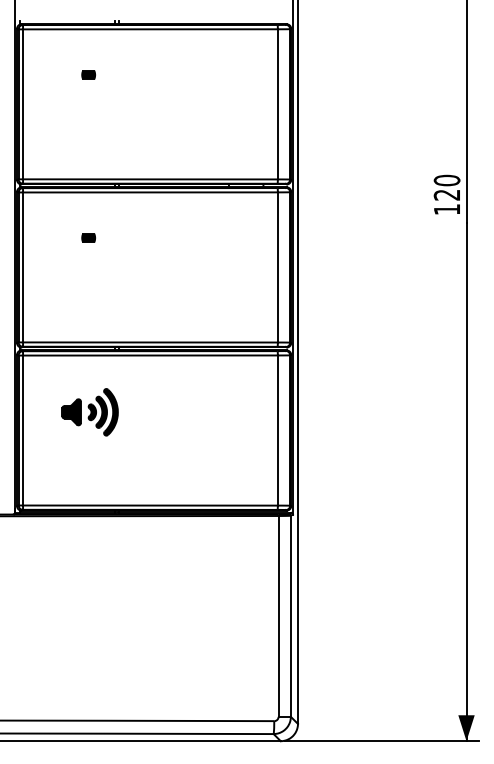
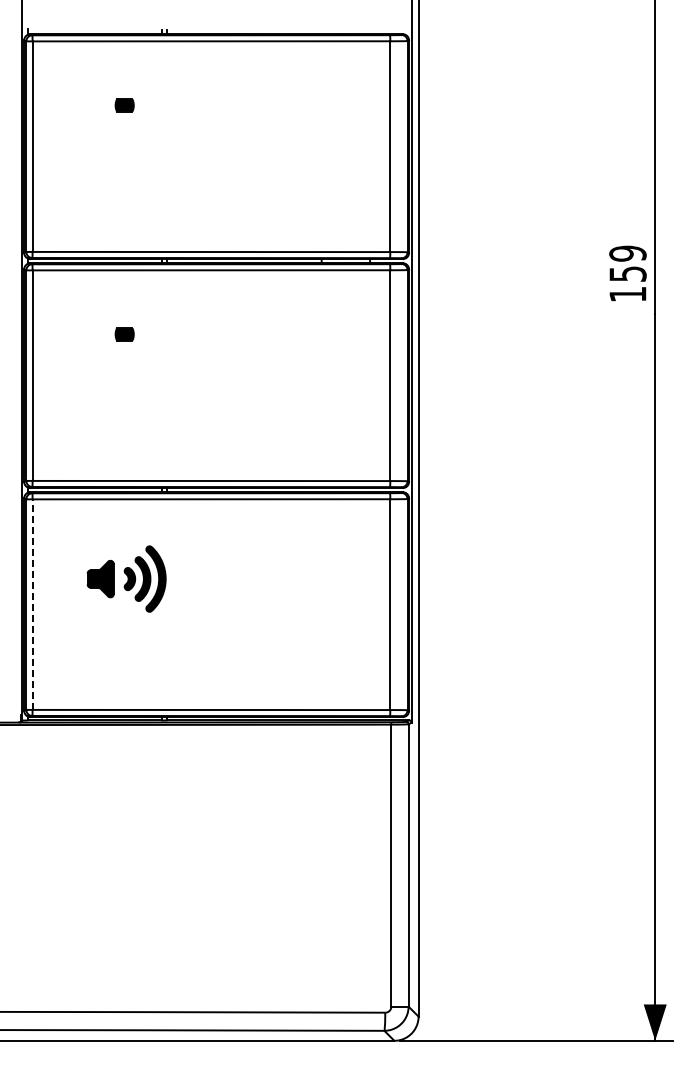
text: (446, 187) -> (627, 263), 120 -> 159
line: (23, 430) -> (32, 604), solid -> dashed

